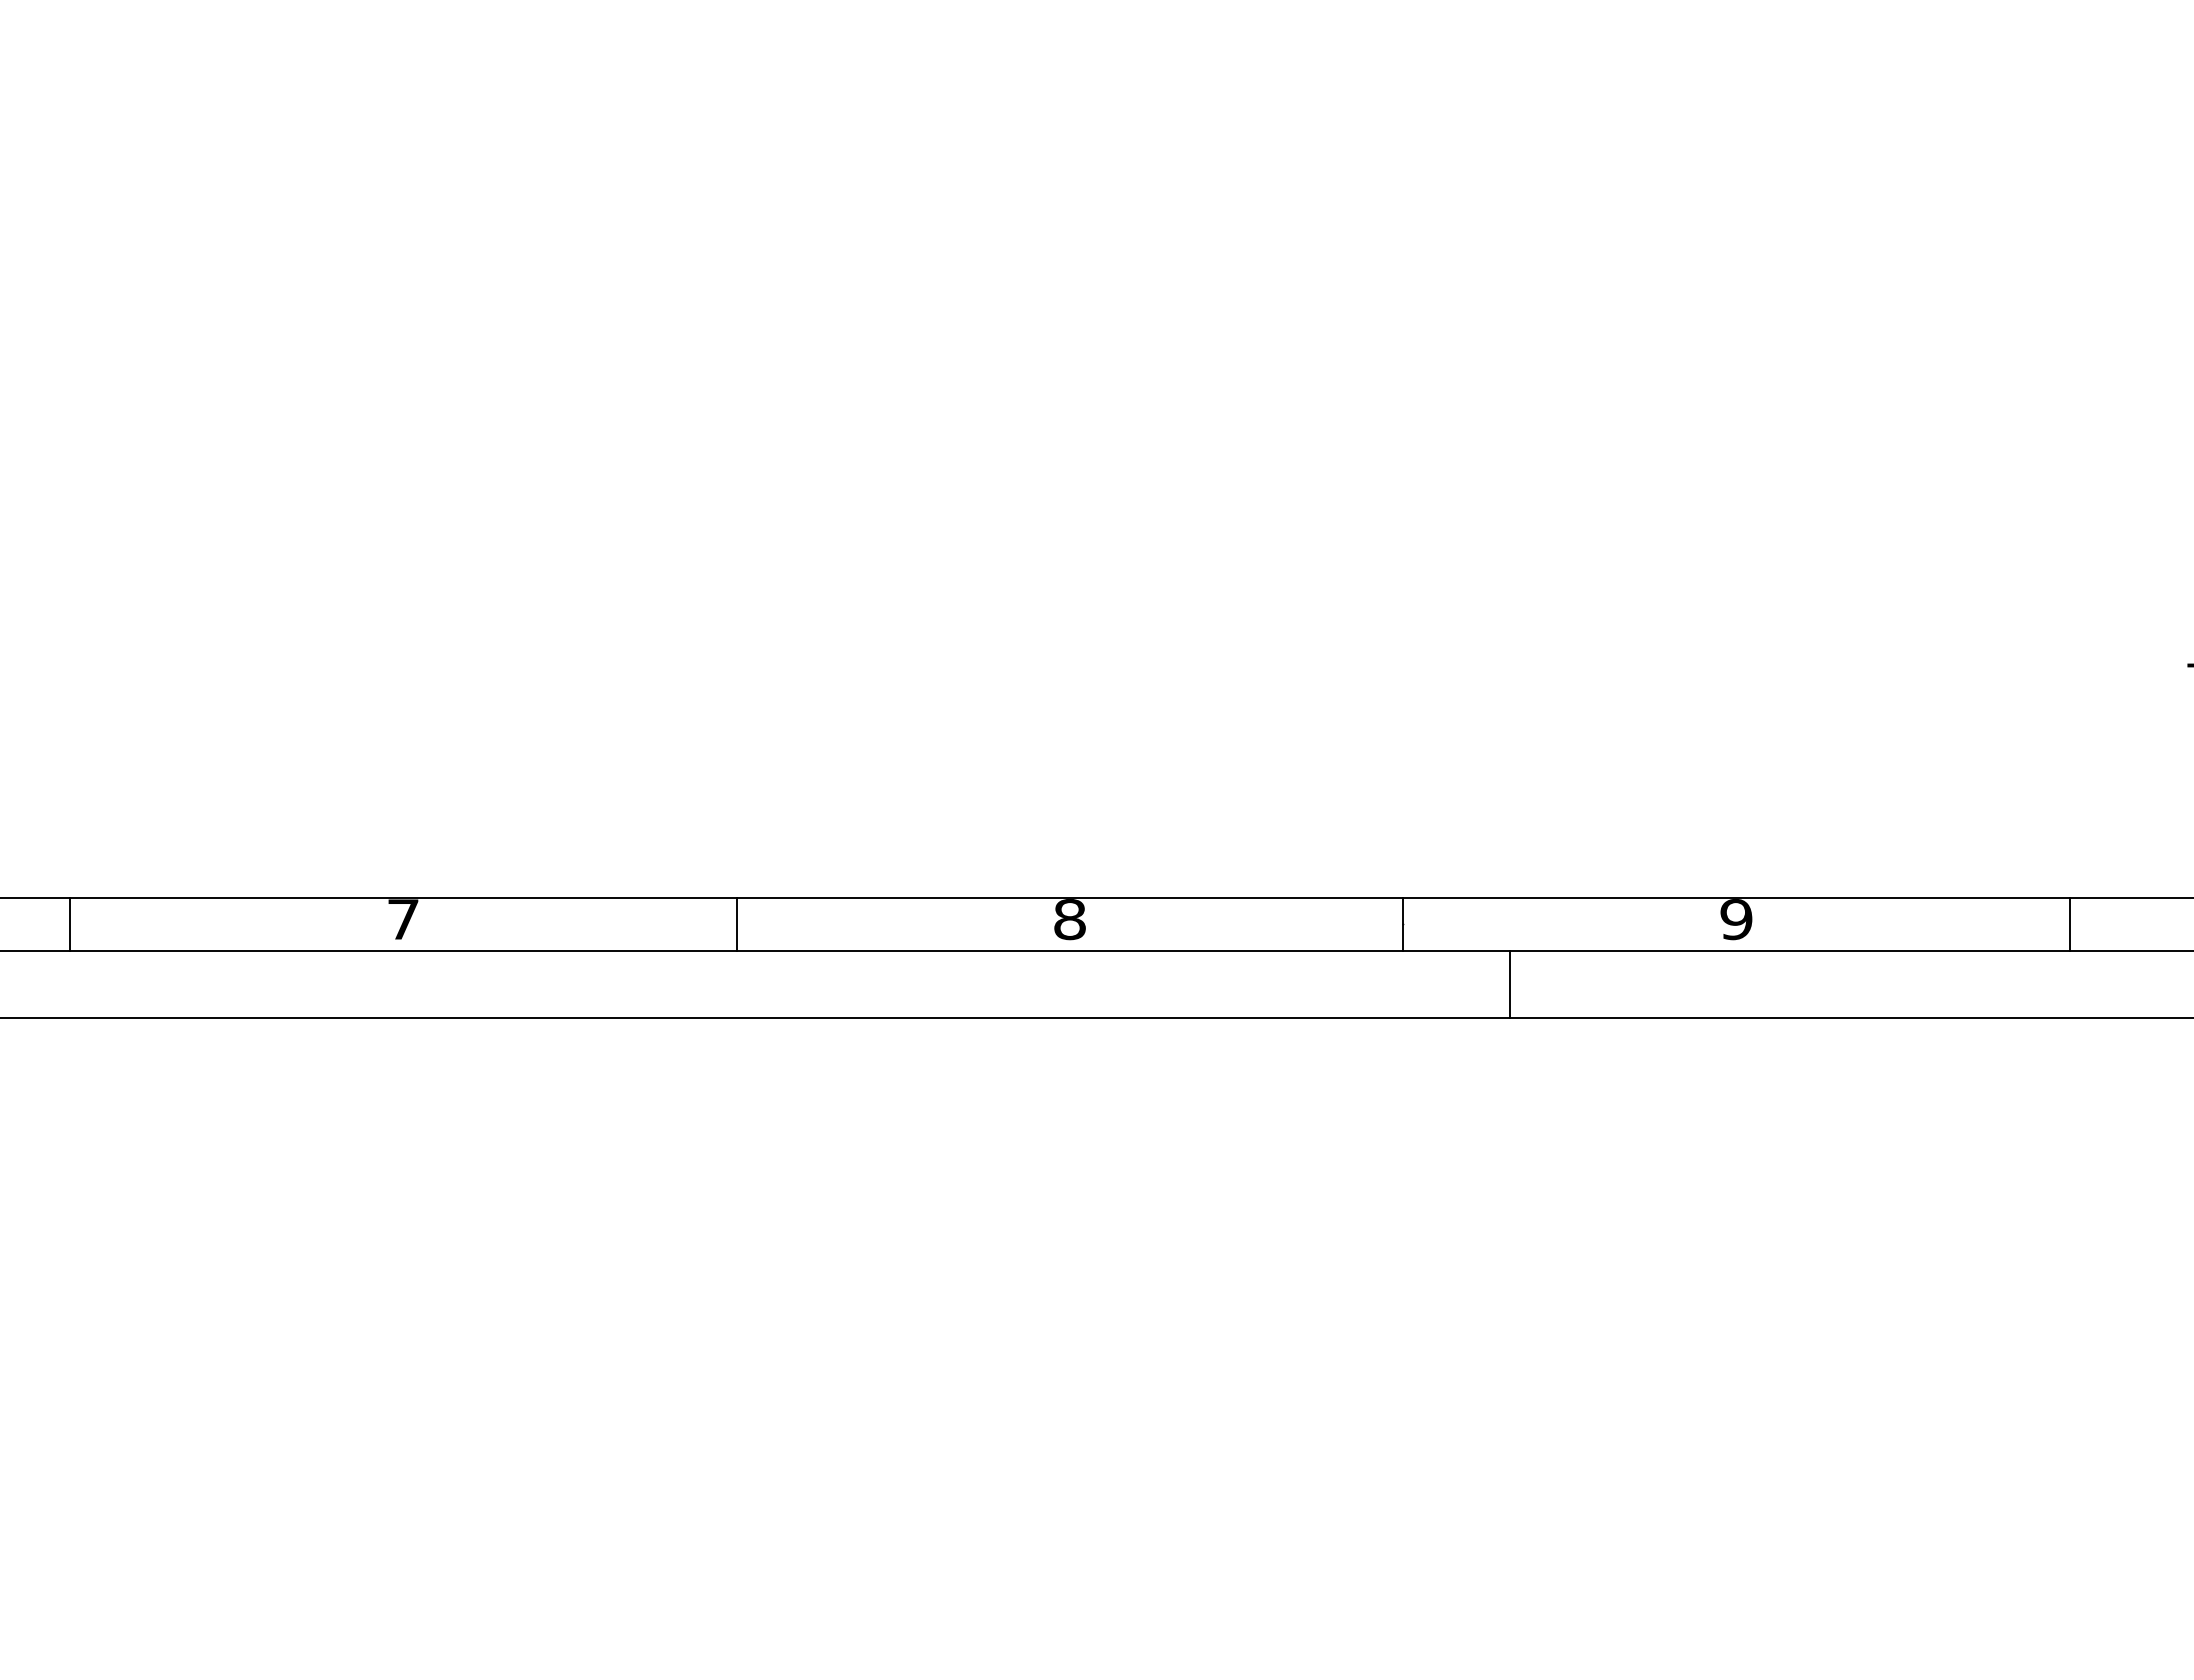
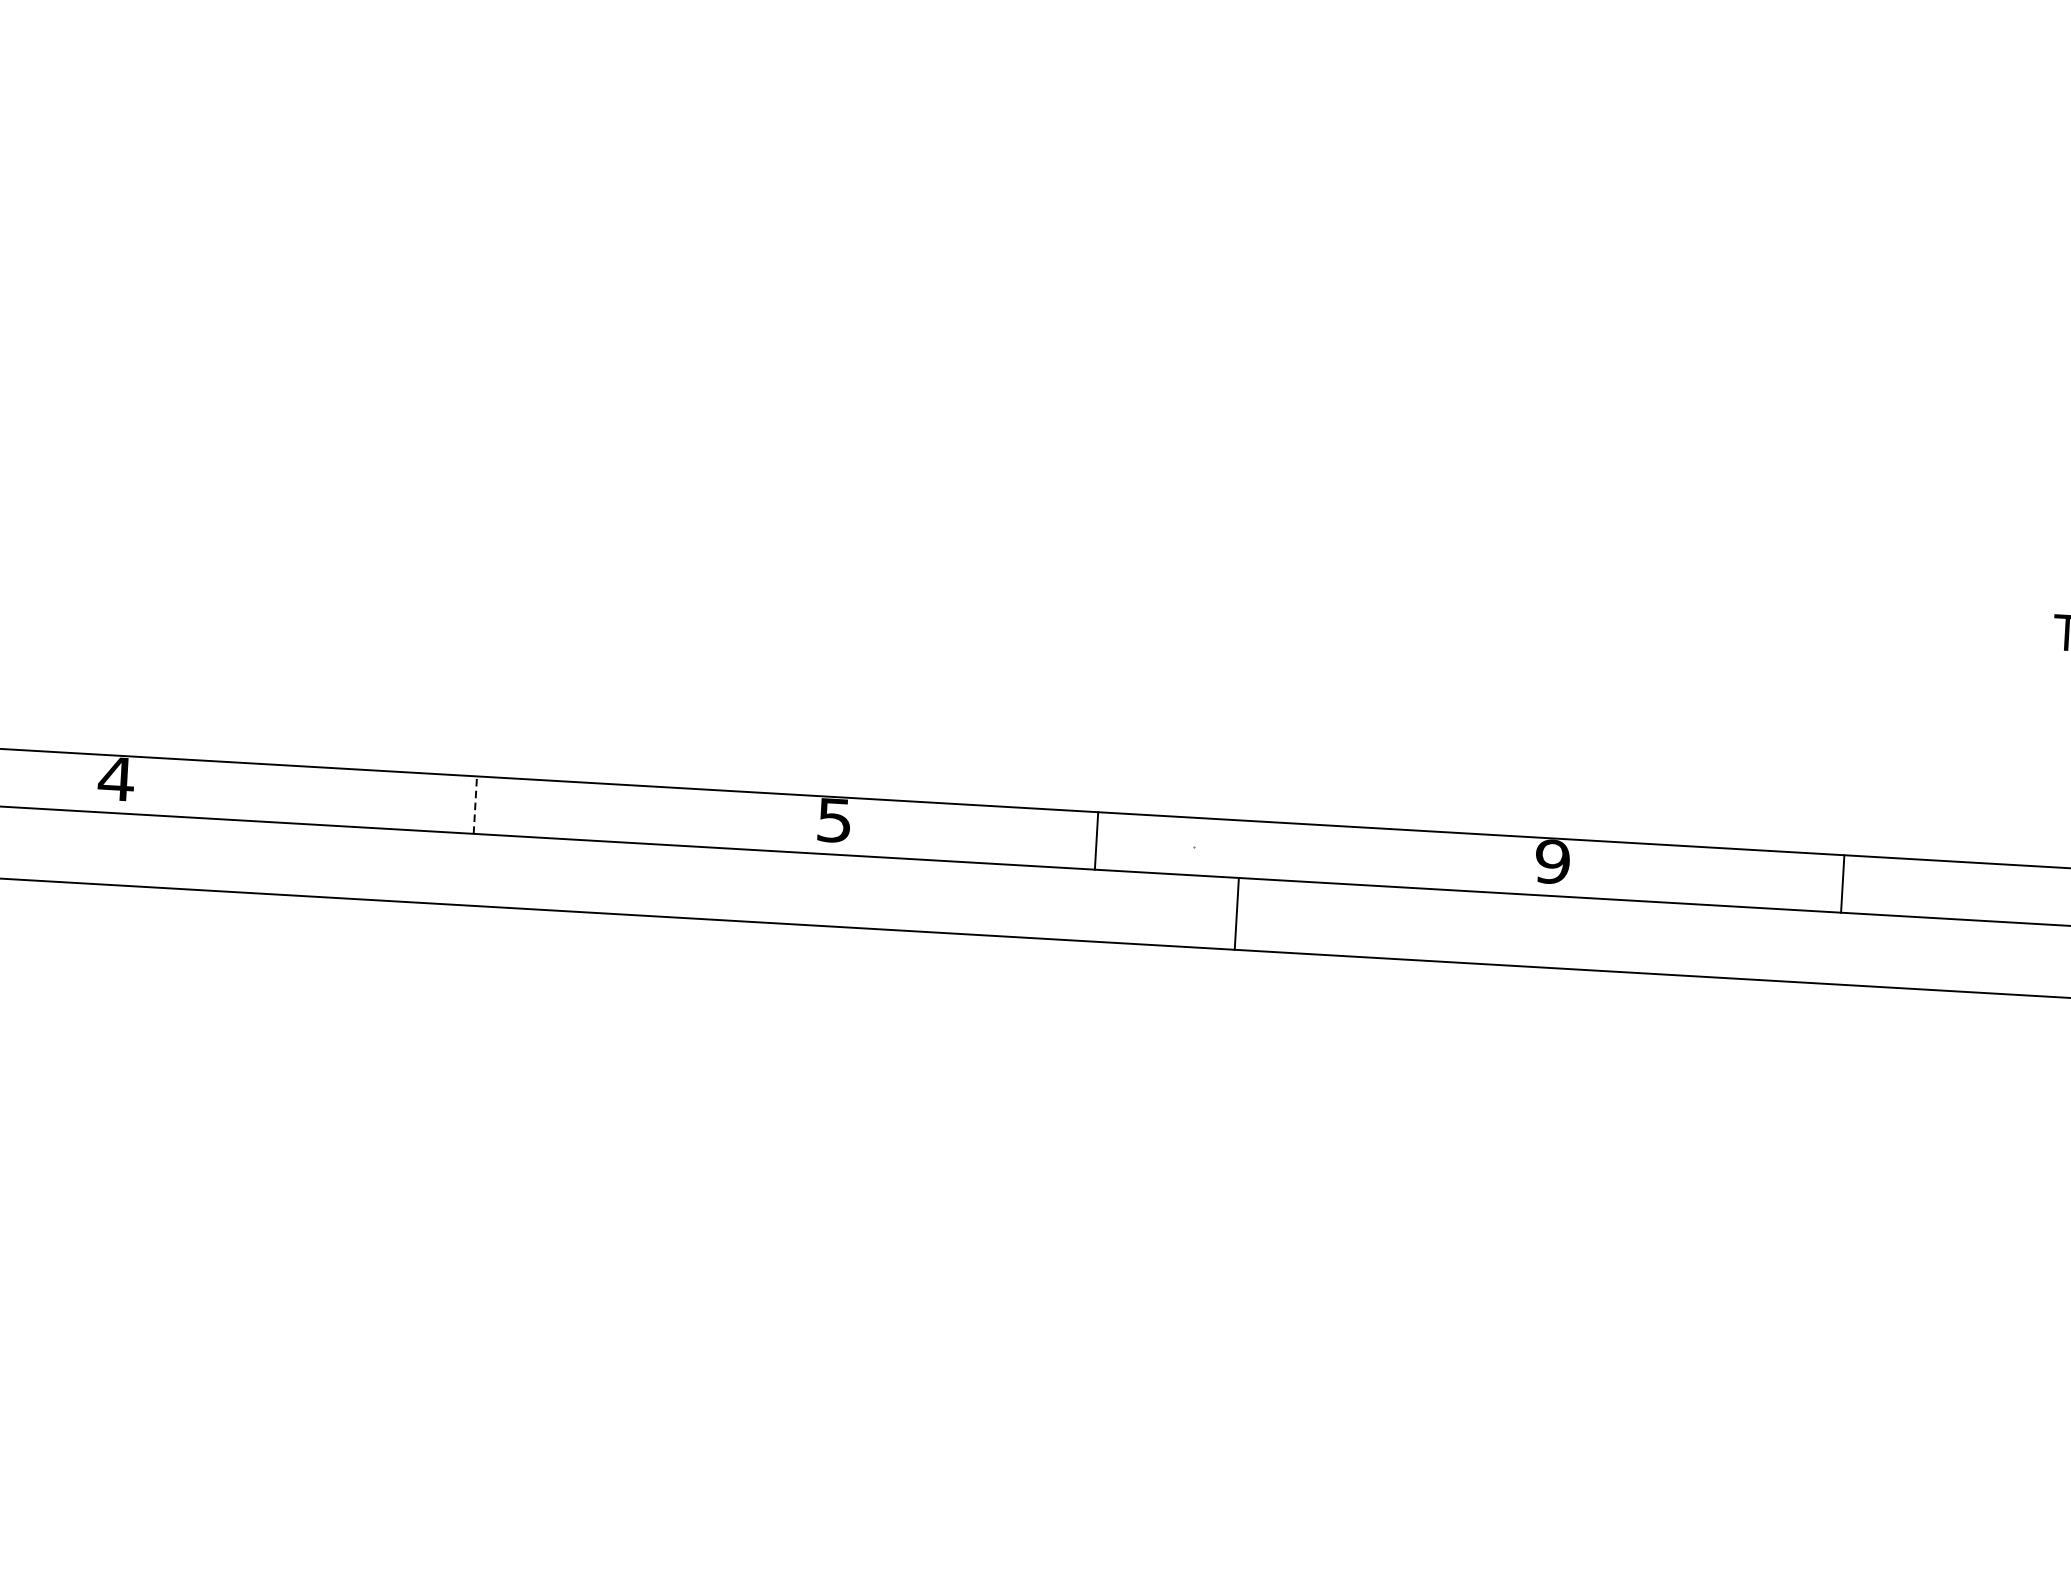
text: (403, 919) -> (116, 779), 7 -> 4
text: (1069, 919) -> (834, 820), 8 -> 5
line: (736, 924) -> (475, 805), solid -> dashed
line: (1403, 924) -> (1096, 840), moved
line: (2069, 924) -> (1842, 883), moved
line: (1510, 984) -> (1237, 913), moved

